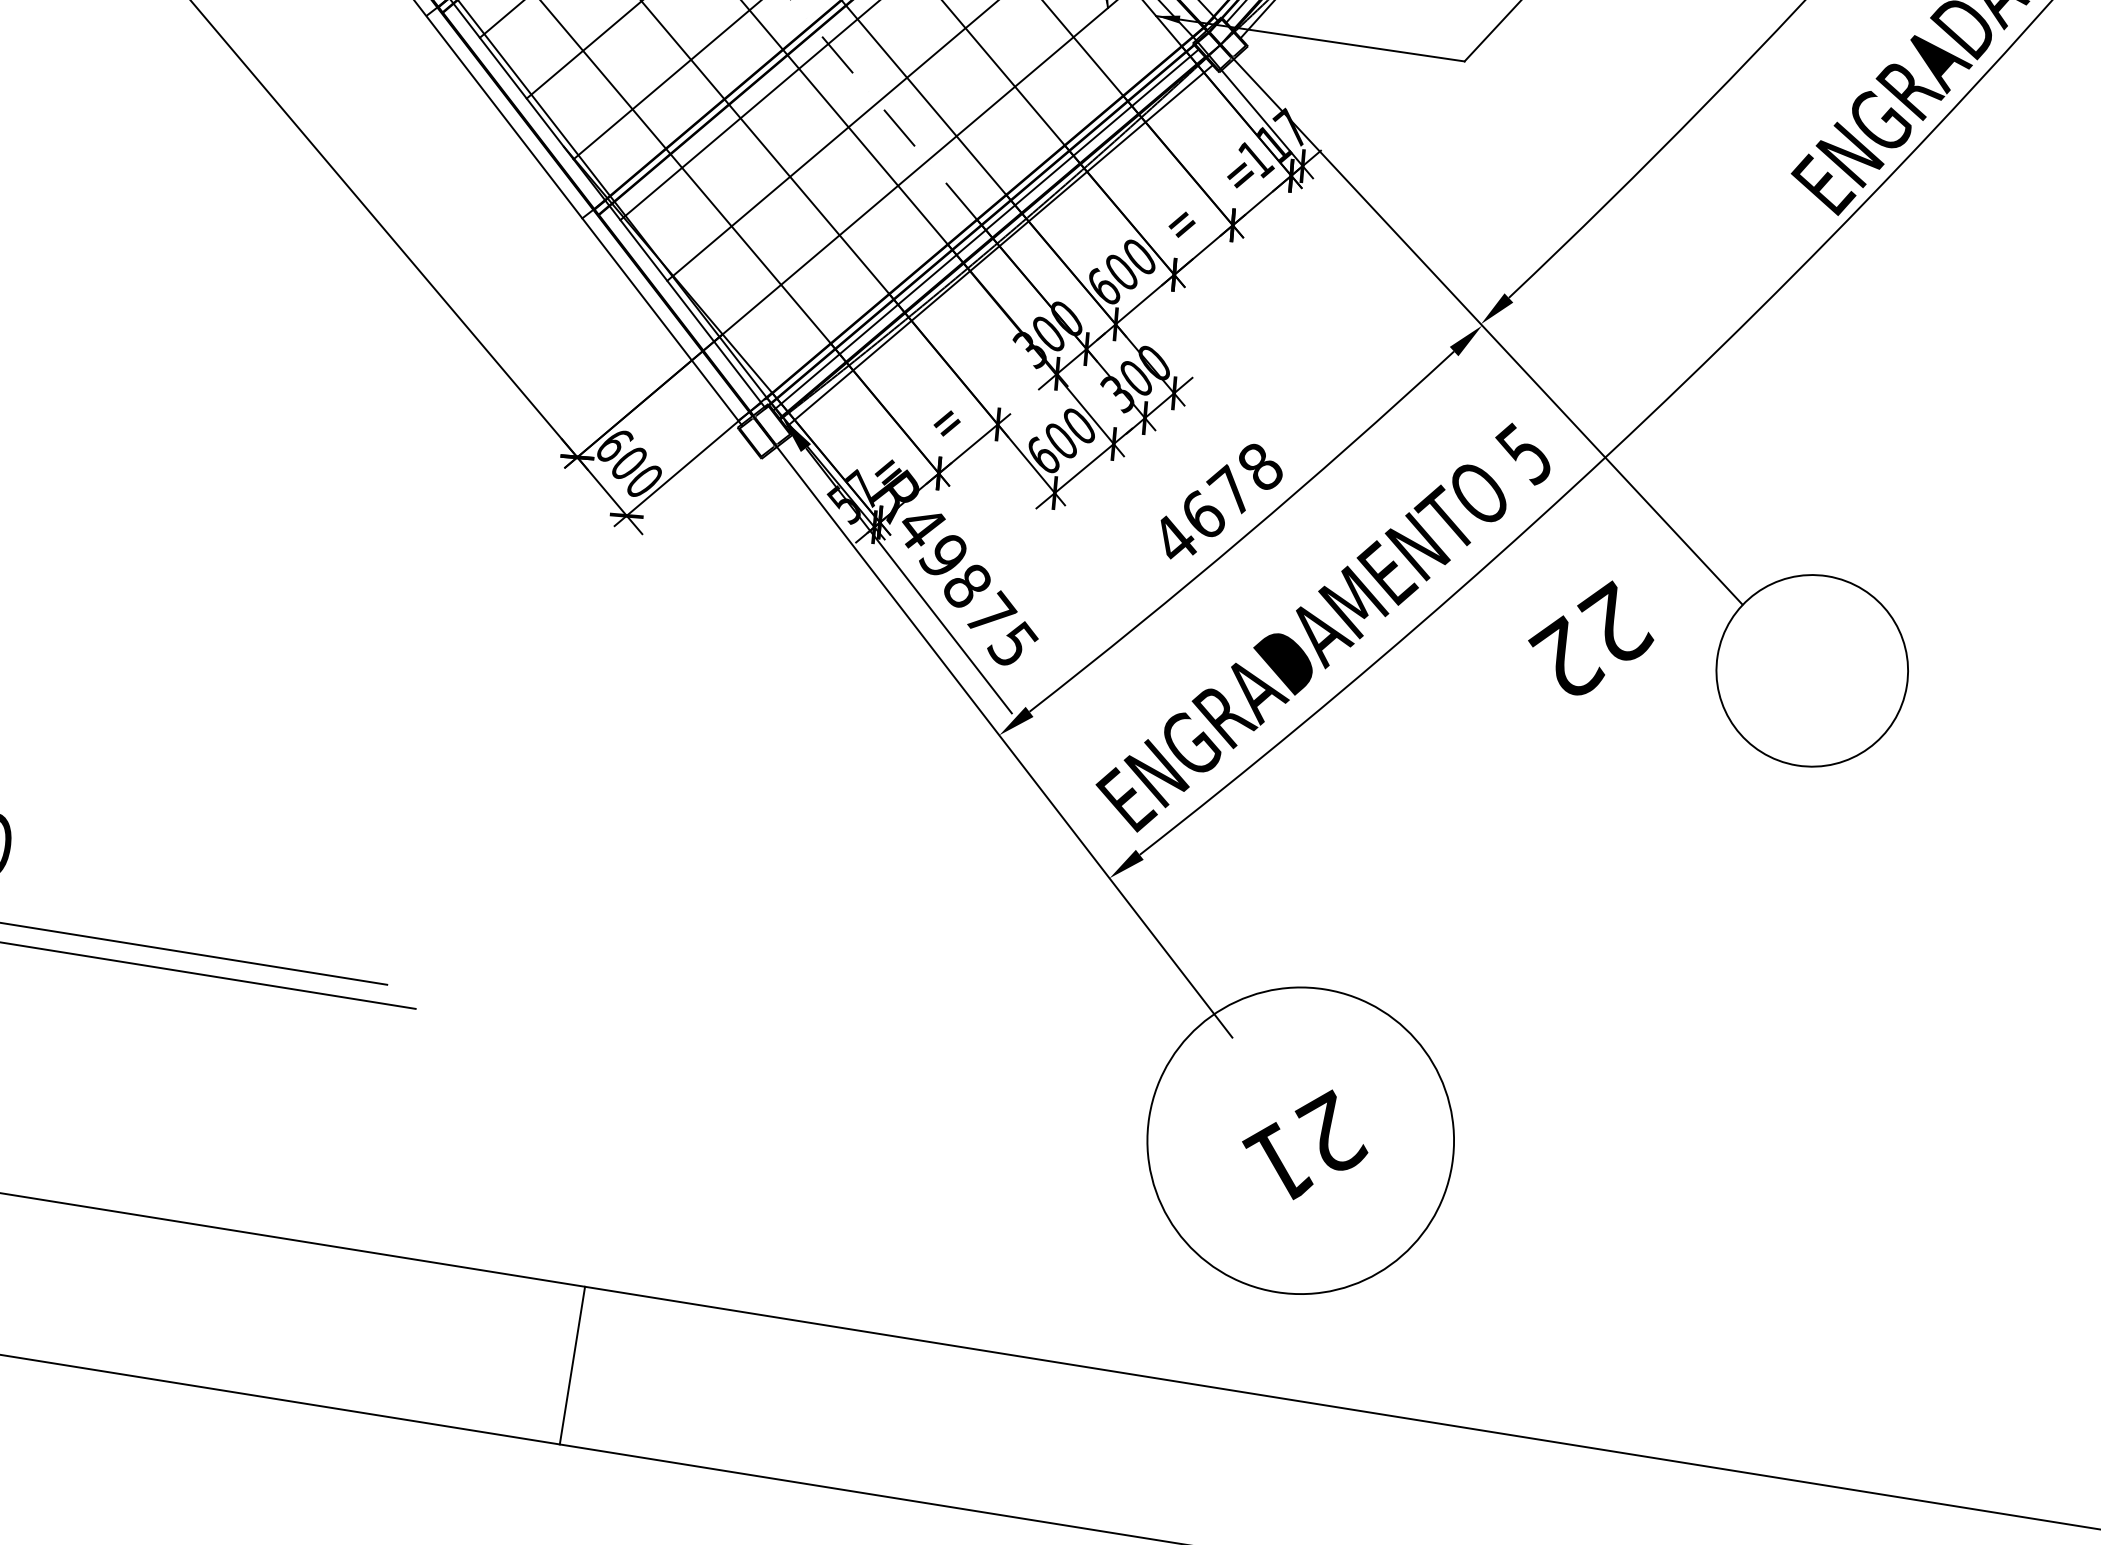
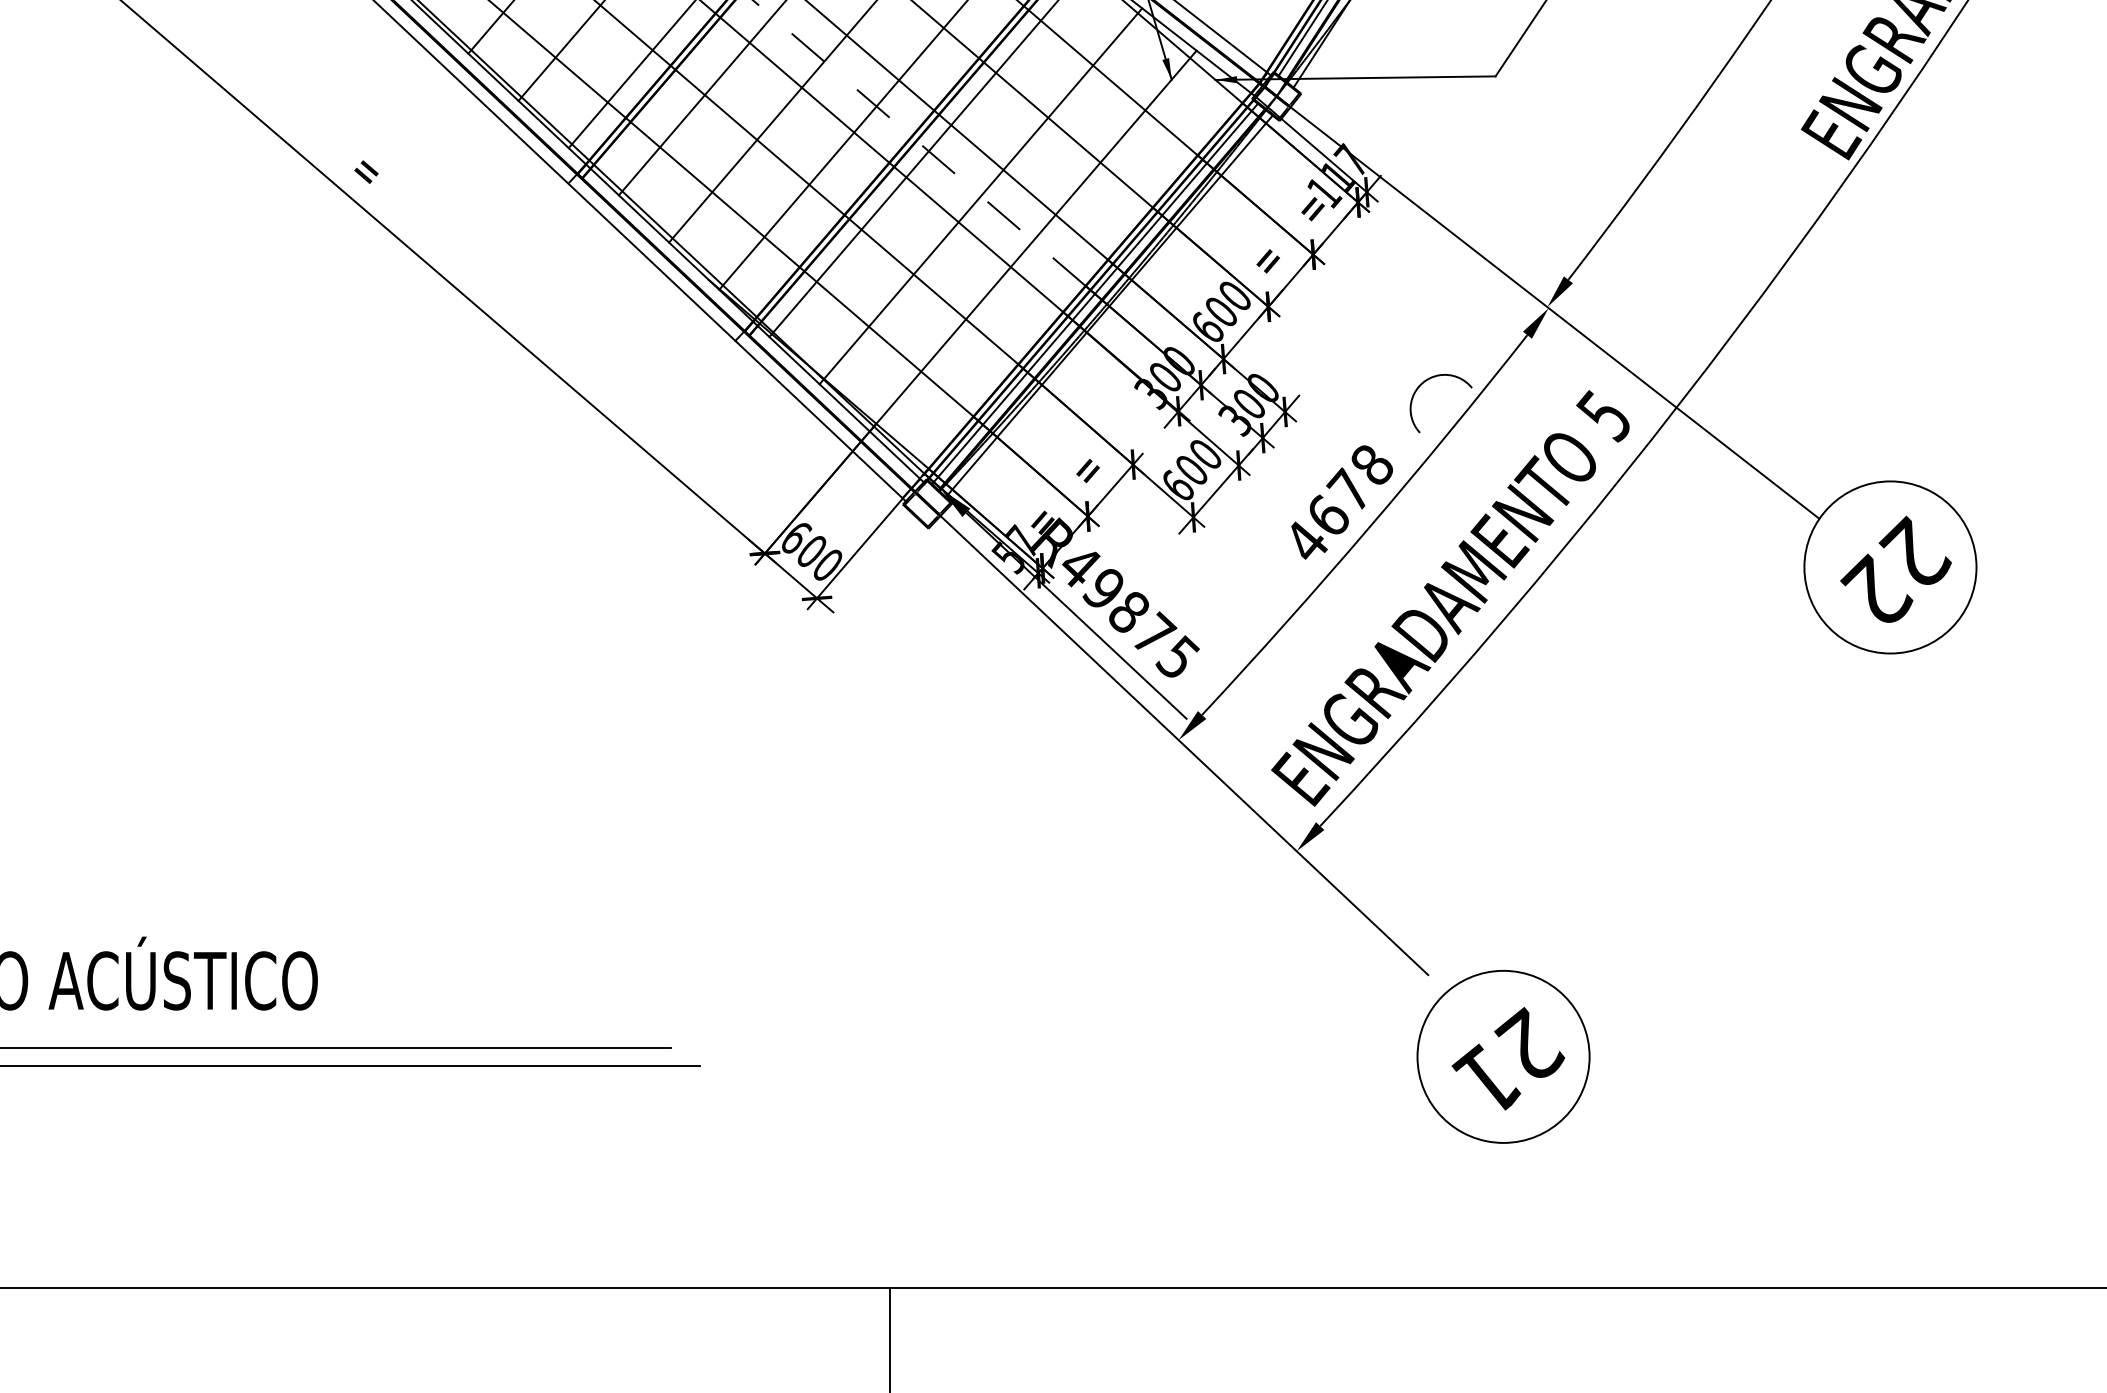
arc: (1333, 385) -> (1425, 382), added
text: (1591, 636) -> (1895, 568), moved
circle: (1300, 1140) -> (1503, 1056), size x0.62

